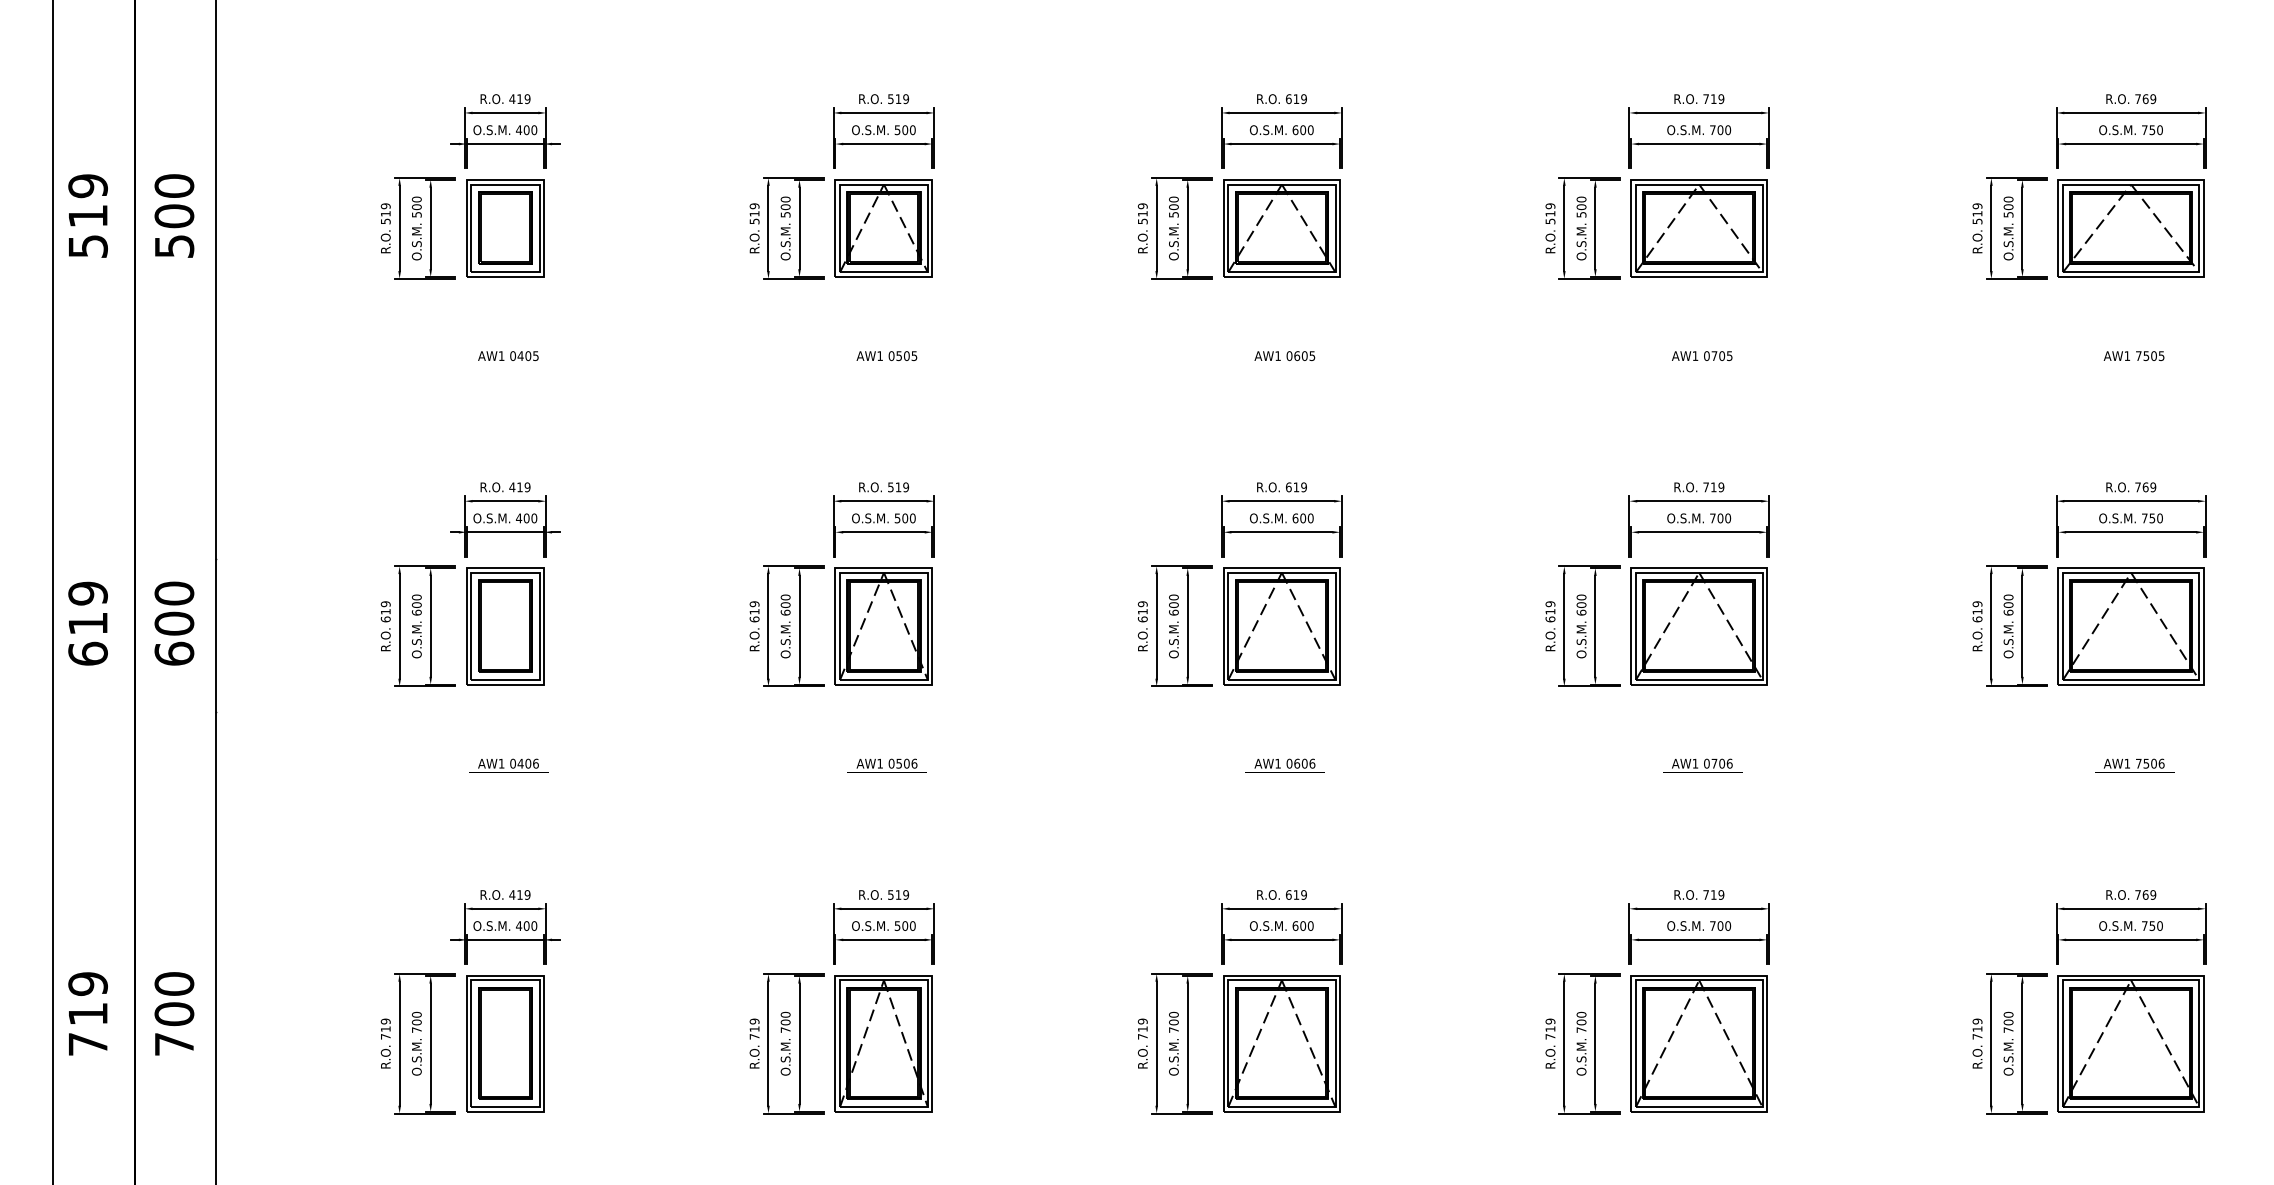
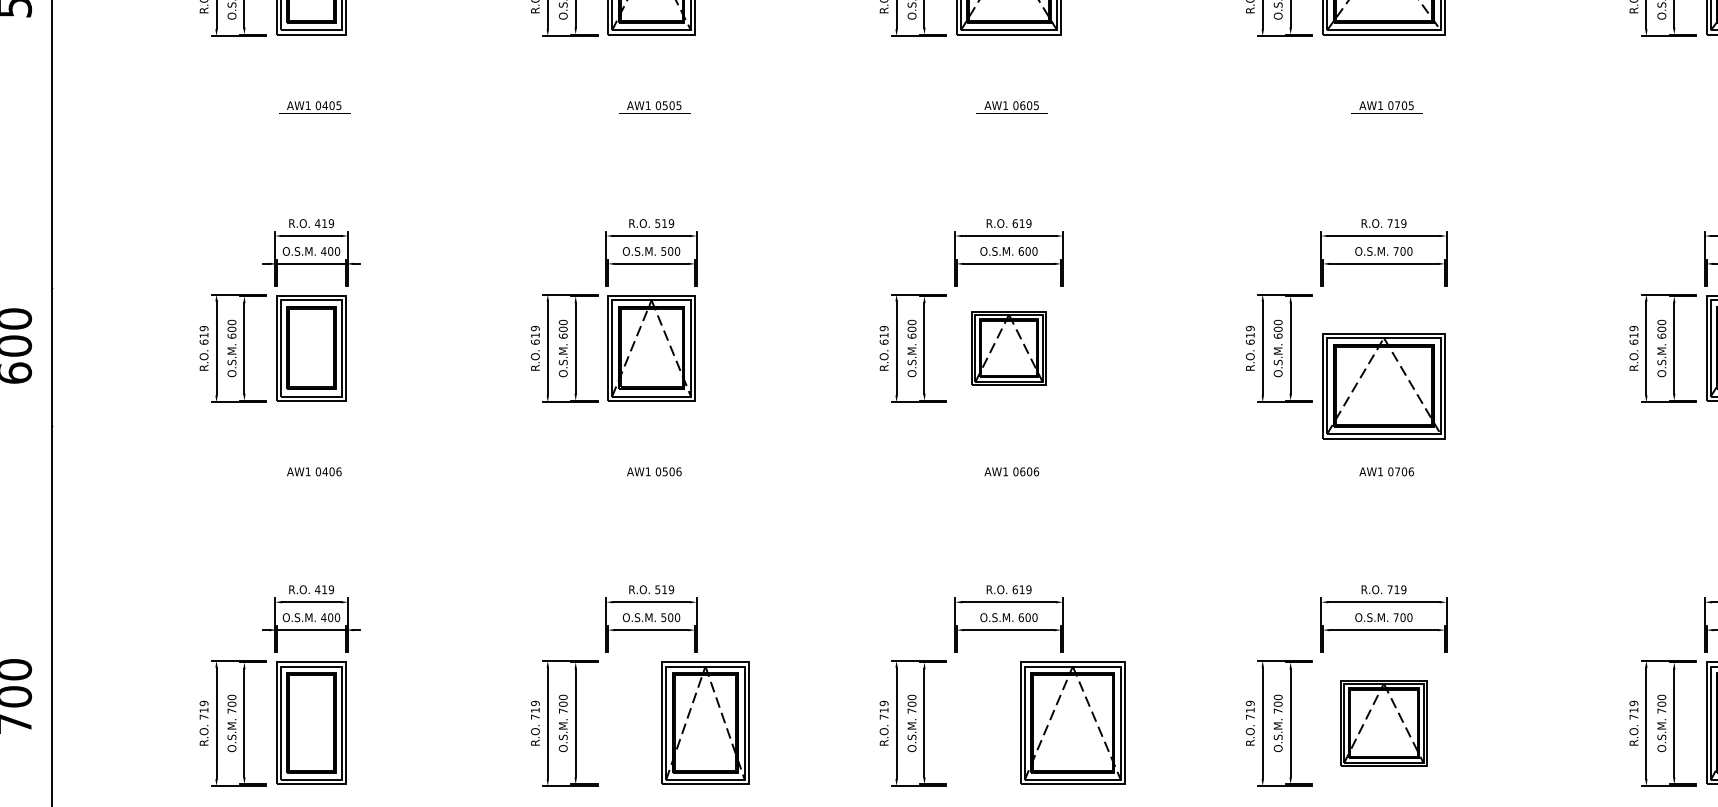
part: (1281, 626) -> (1008, 348), size x0.7
part: (1698, 626) -> (1383, 386), moved
part: (883, 1043) -> (705, 723), moved
part: (1281, 1043) -> (1072, 723), moved
part: (1698, 1043) -> (1383, 723), size x0.7

